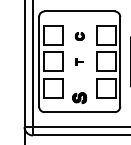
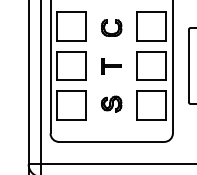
part: (79, 36) -> (111, 27), size x1.67
part: (79, 61) -> (111, 65), size x1.67
part: (79, 97) -> (111, 103), moved

